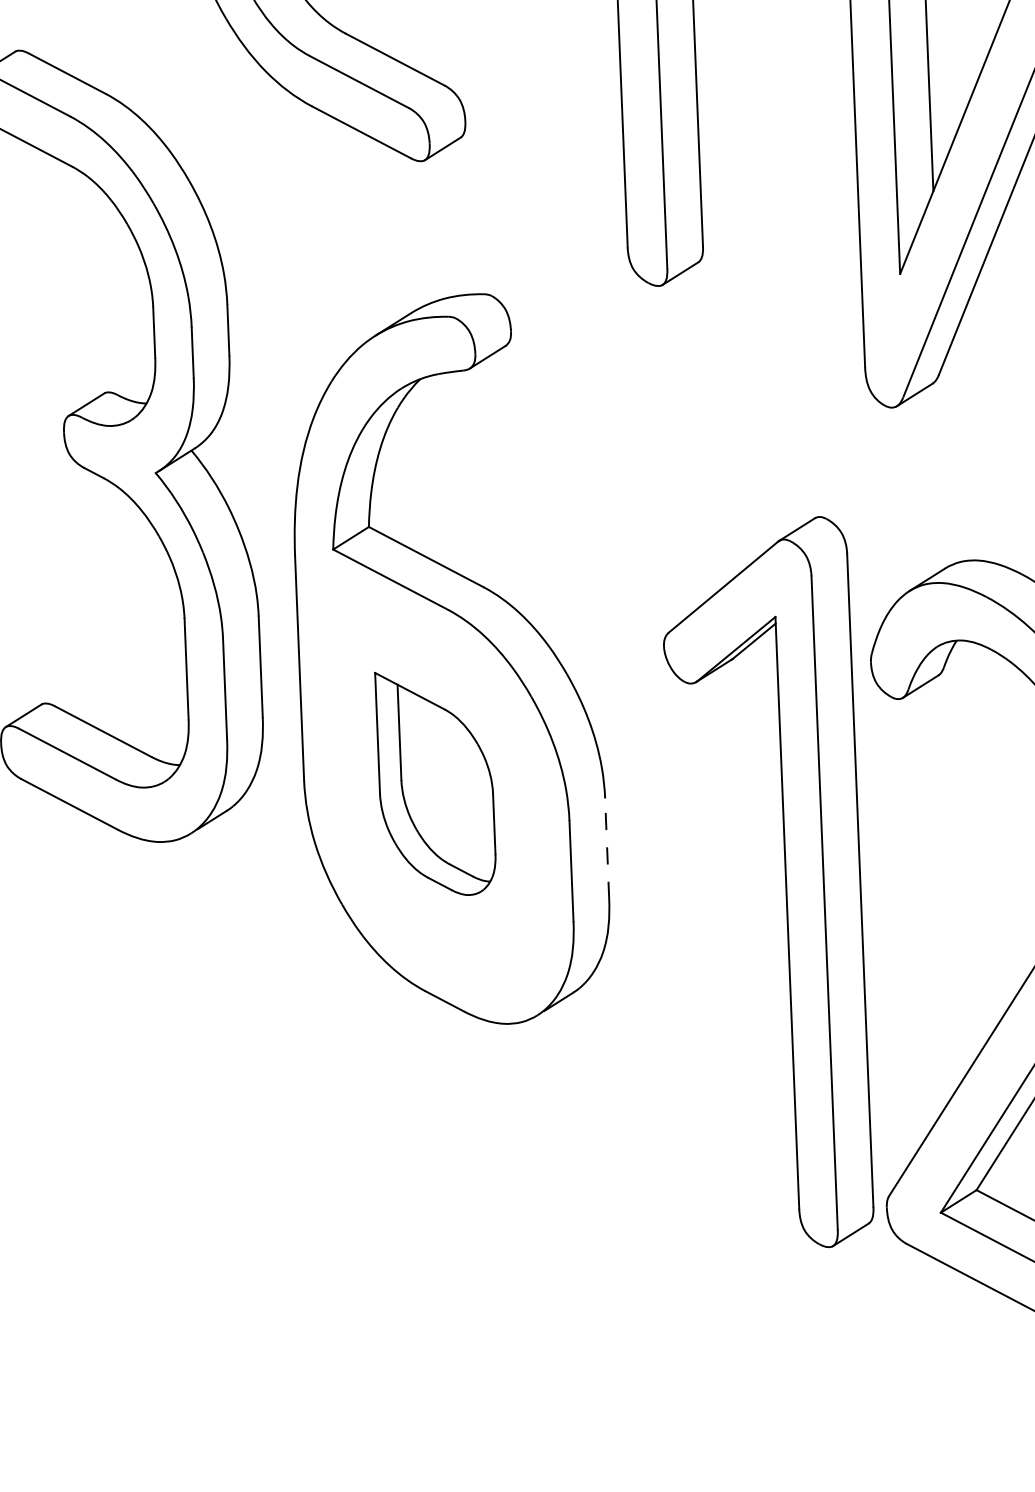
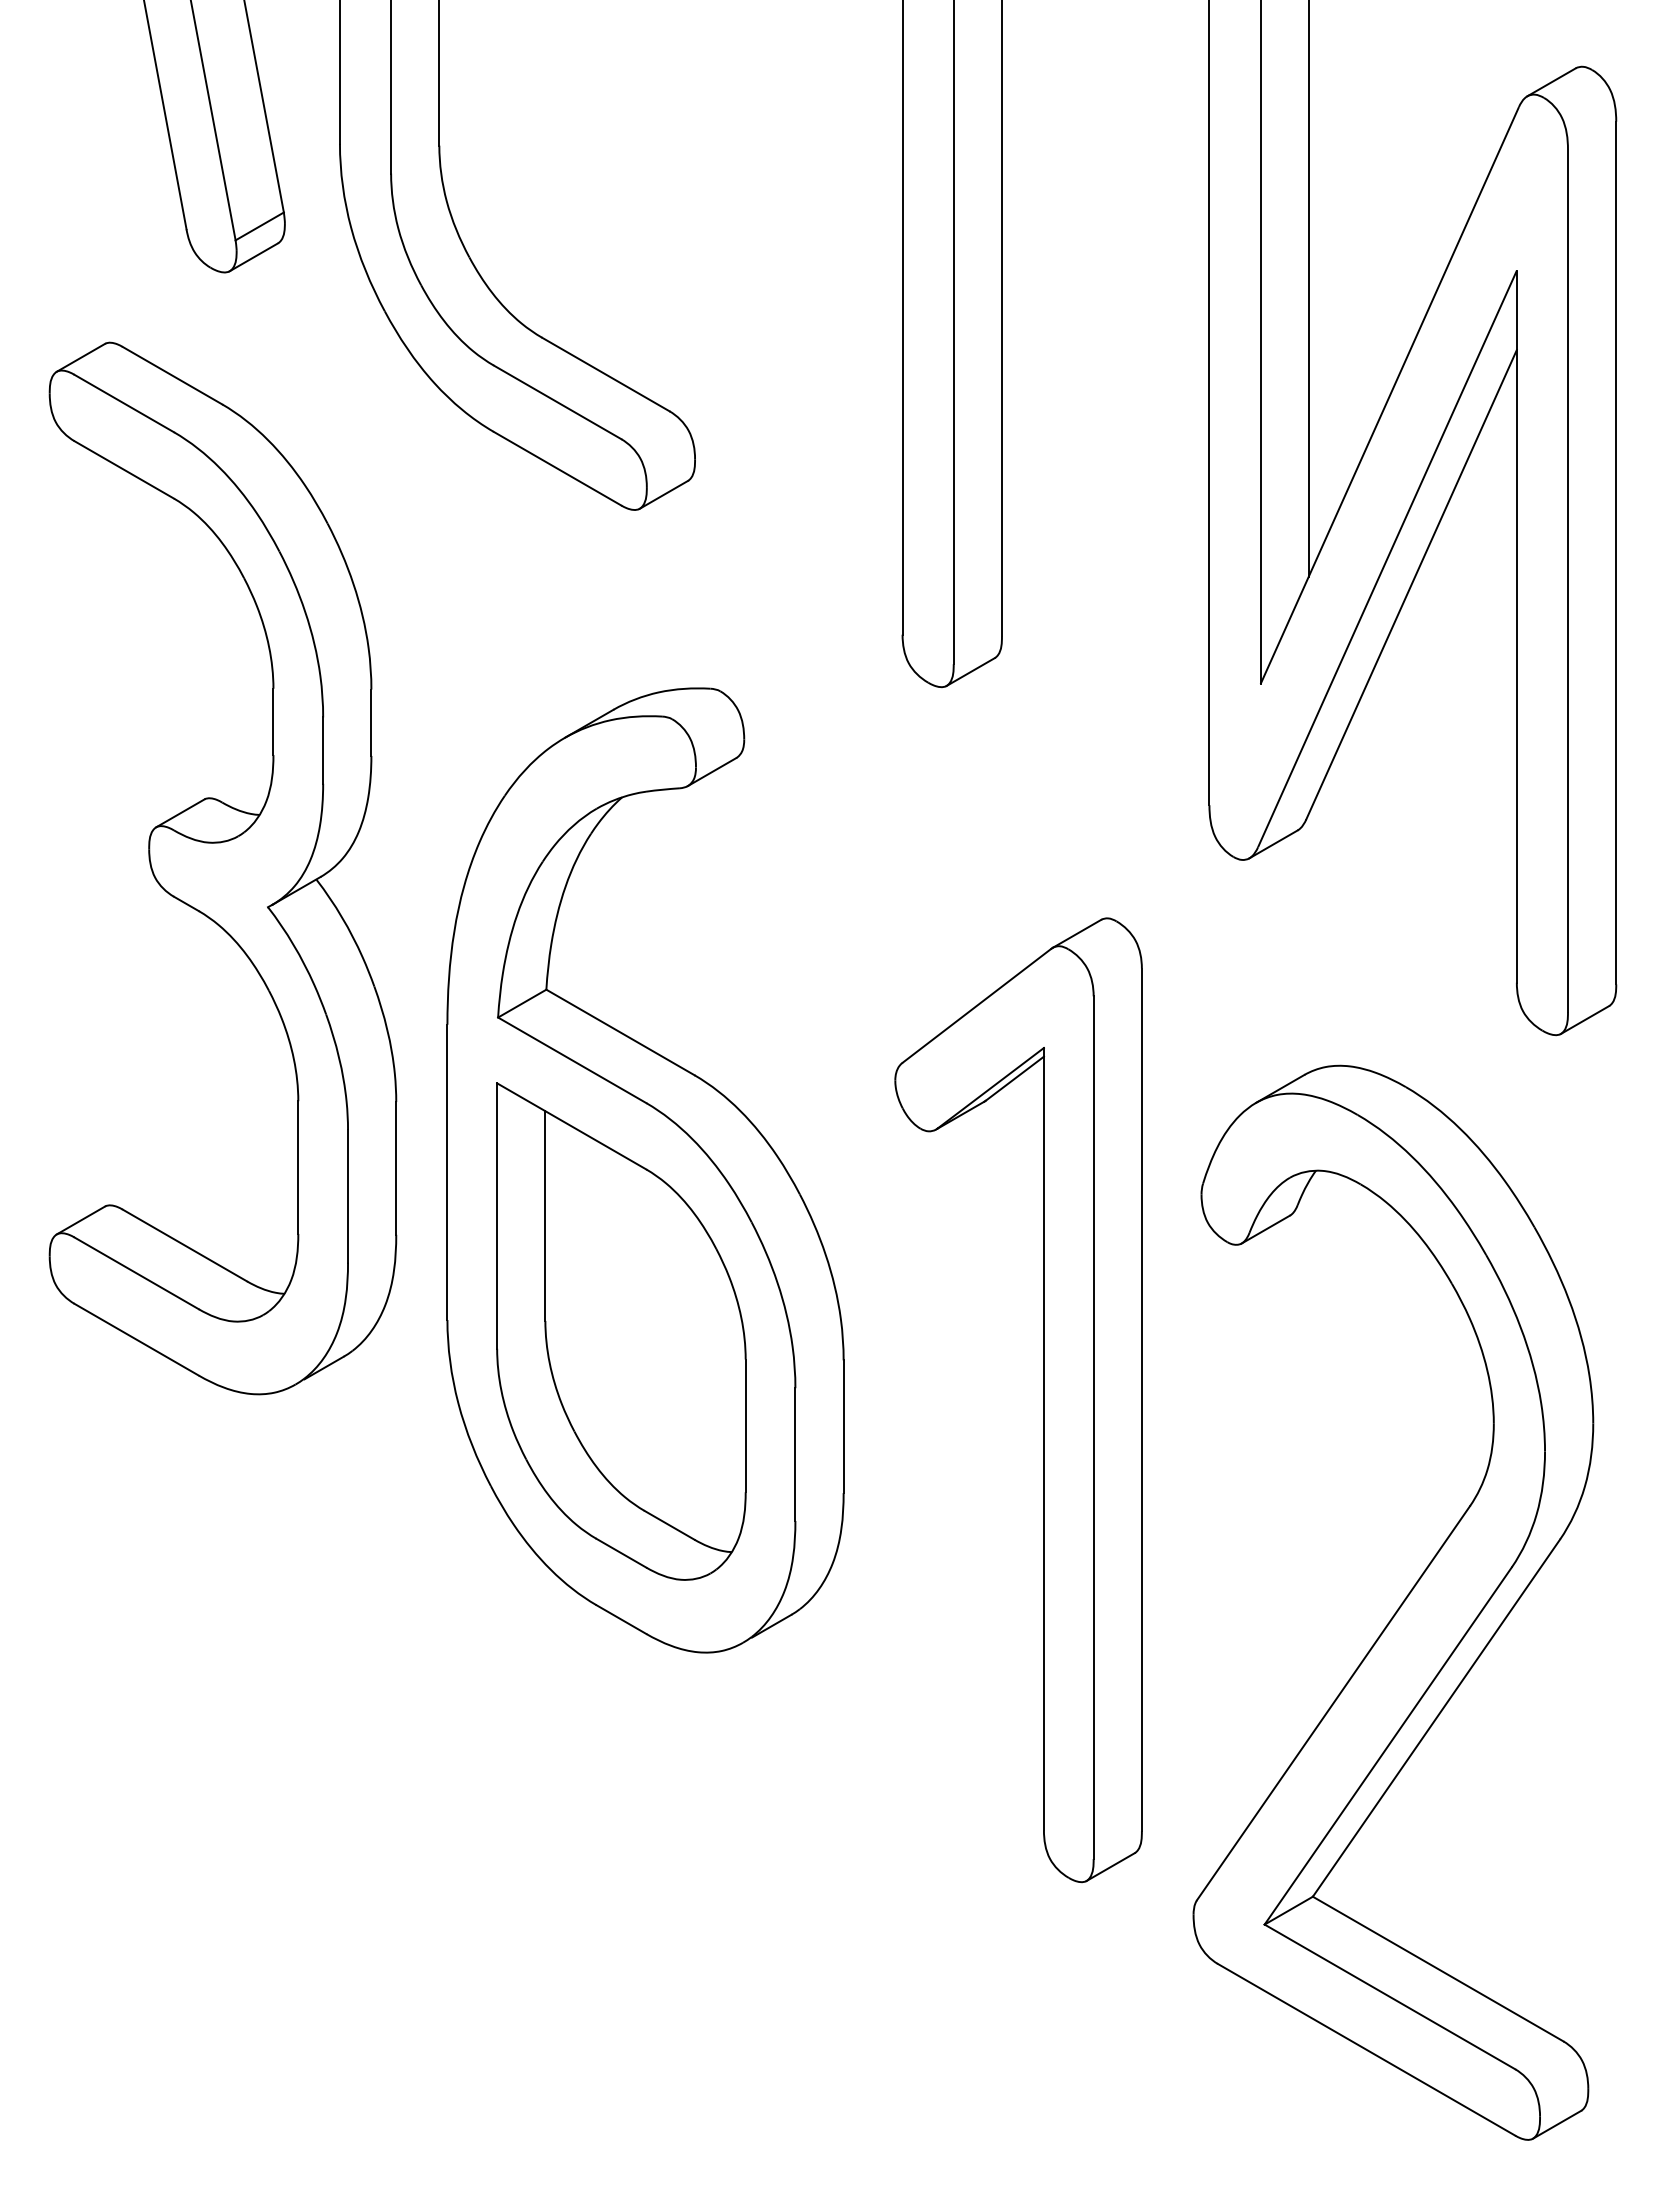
part: (436, 783) -> (621, 1331), size x1.67
line: (607, 848) -> (843, 1426), dashed -> solid
part: (785, 883) -> (1043, 1400), moved

